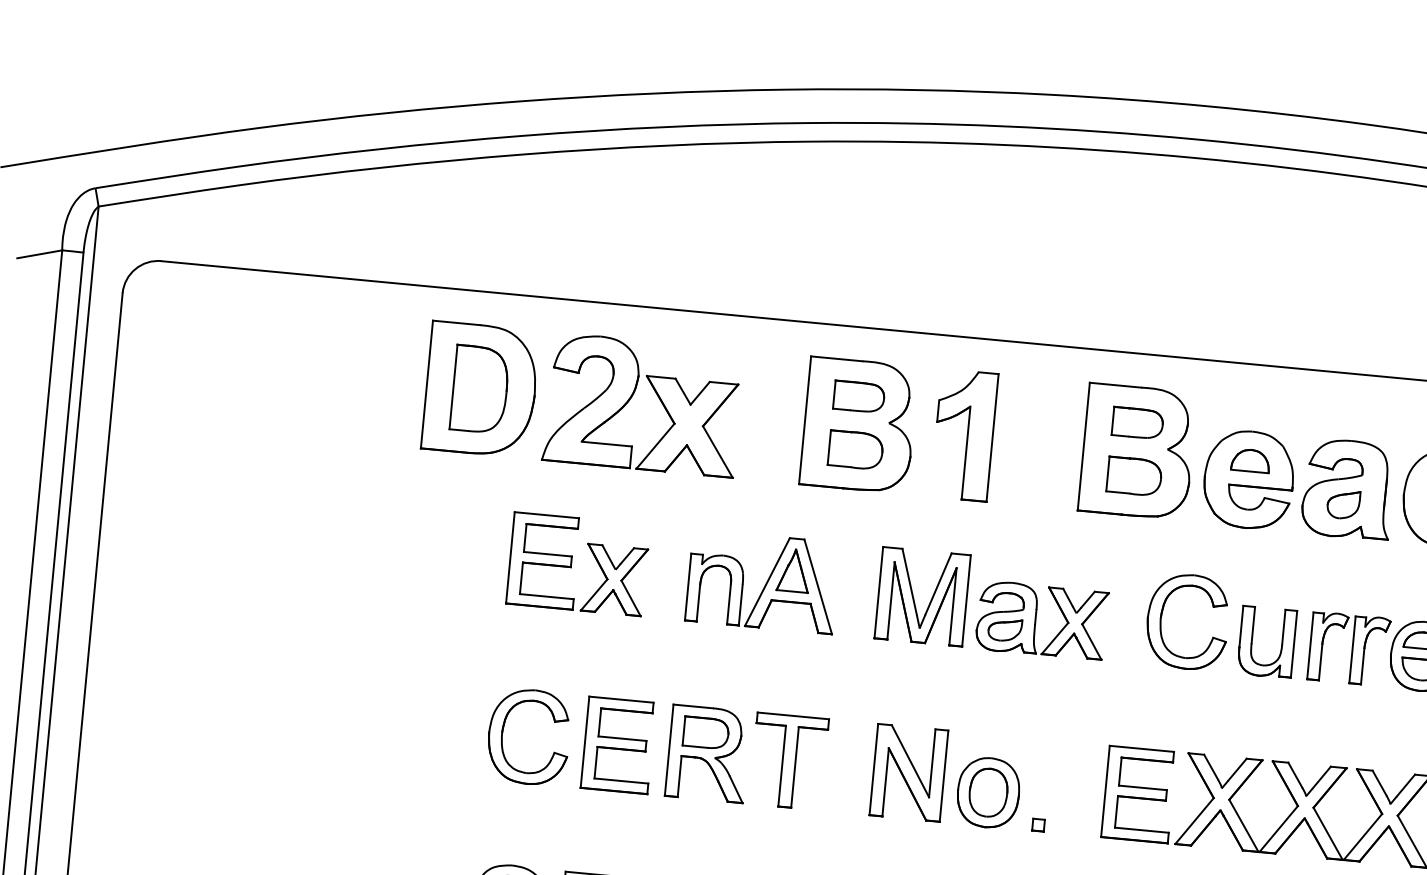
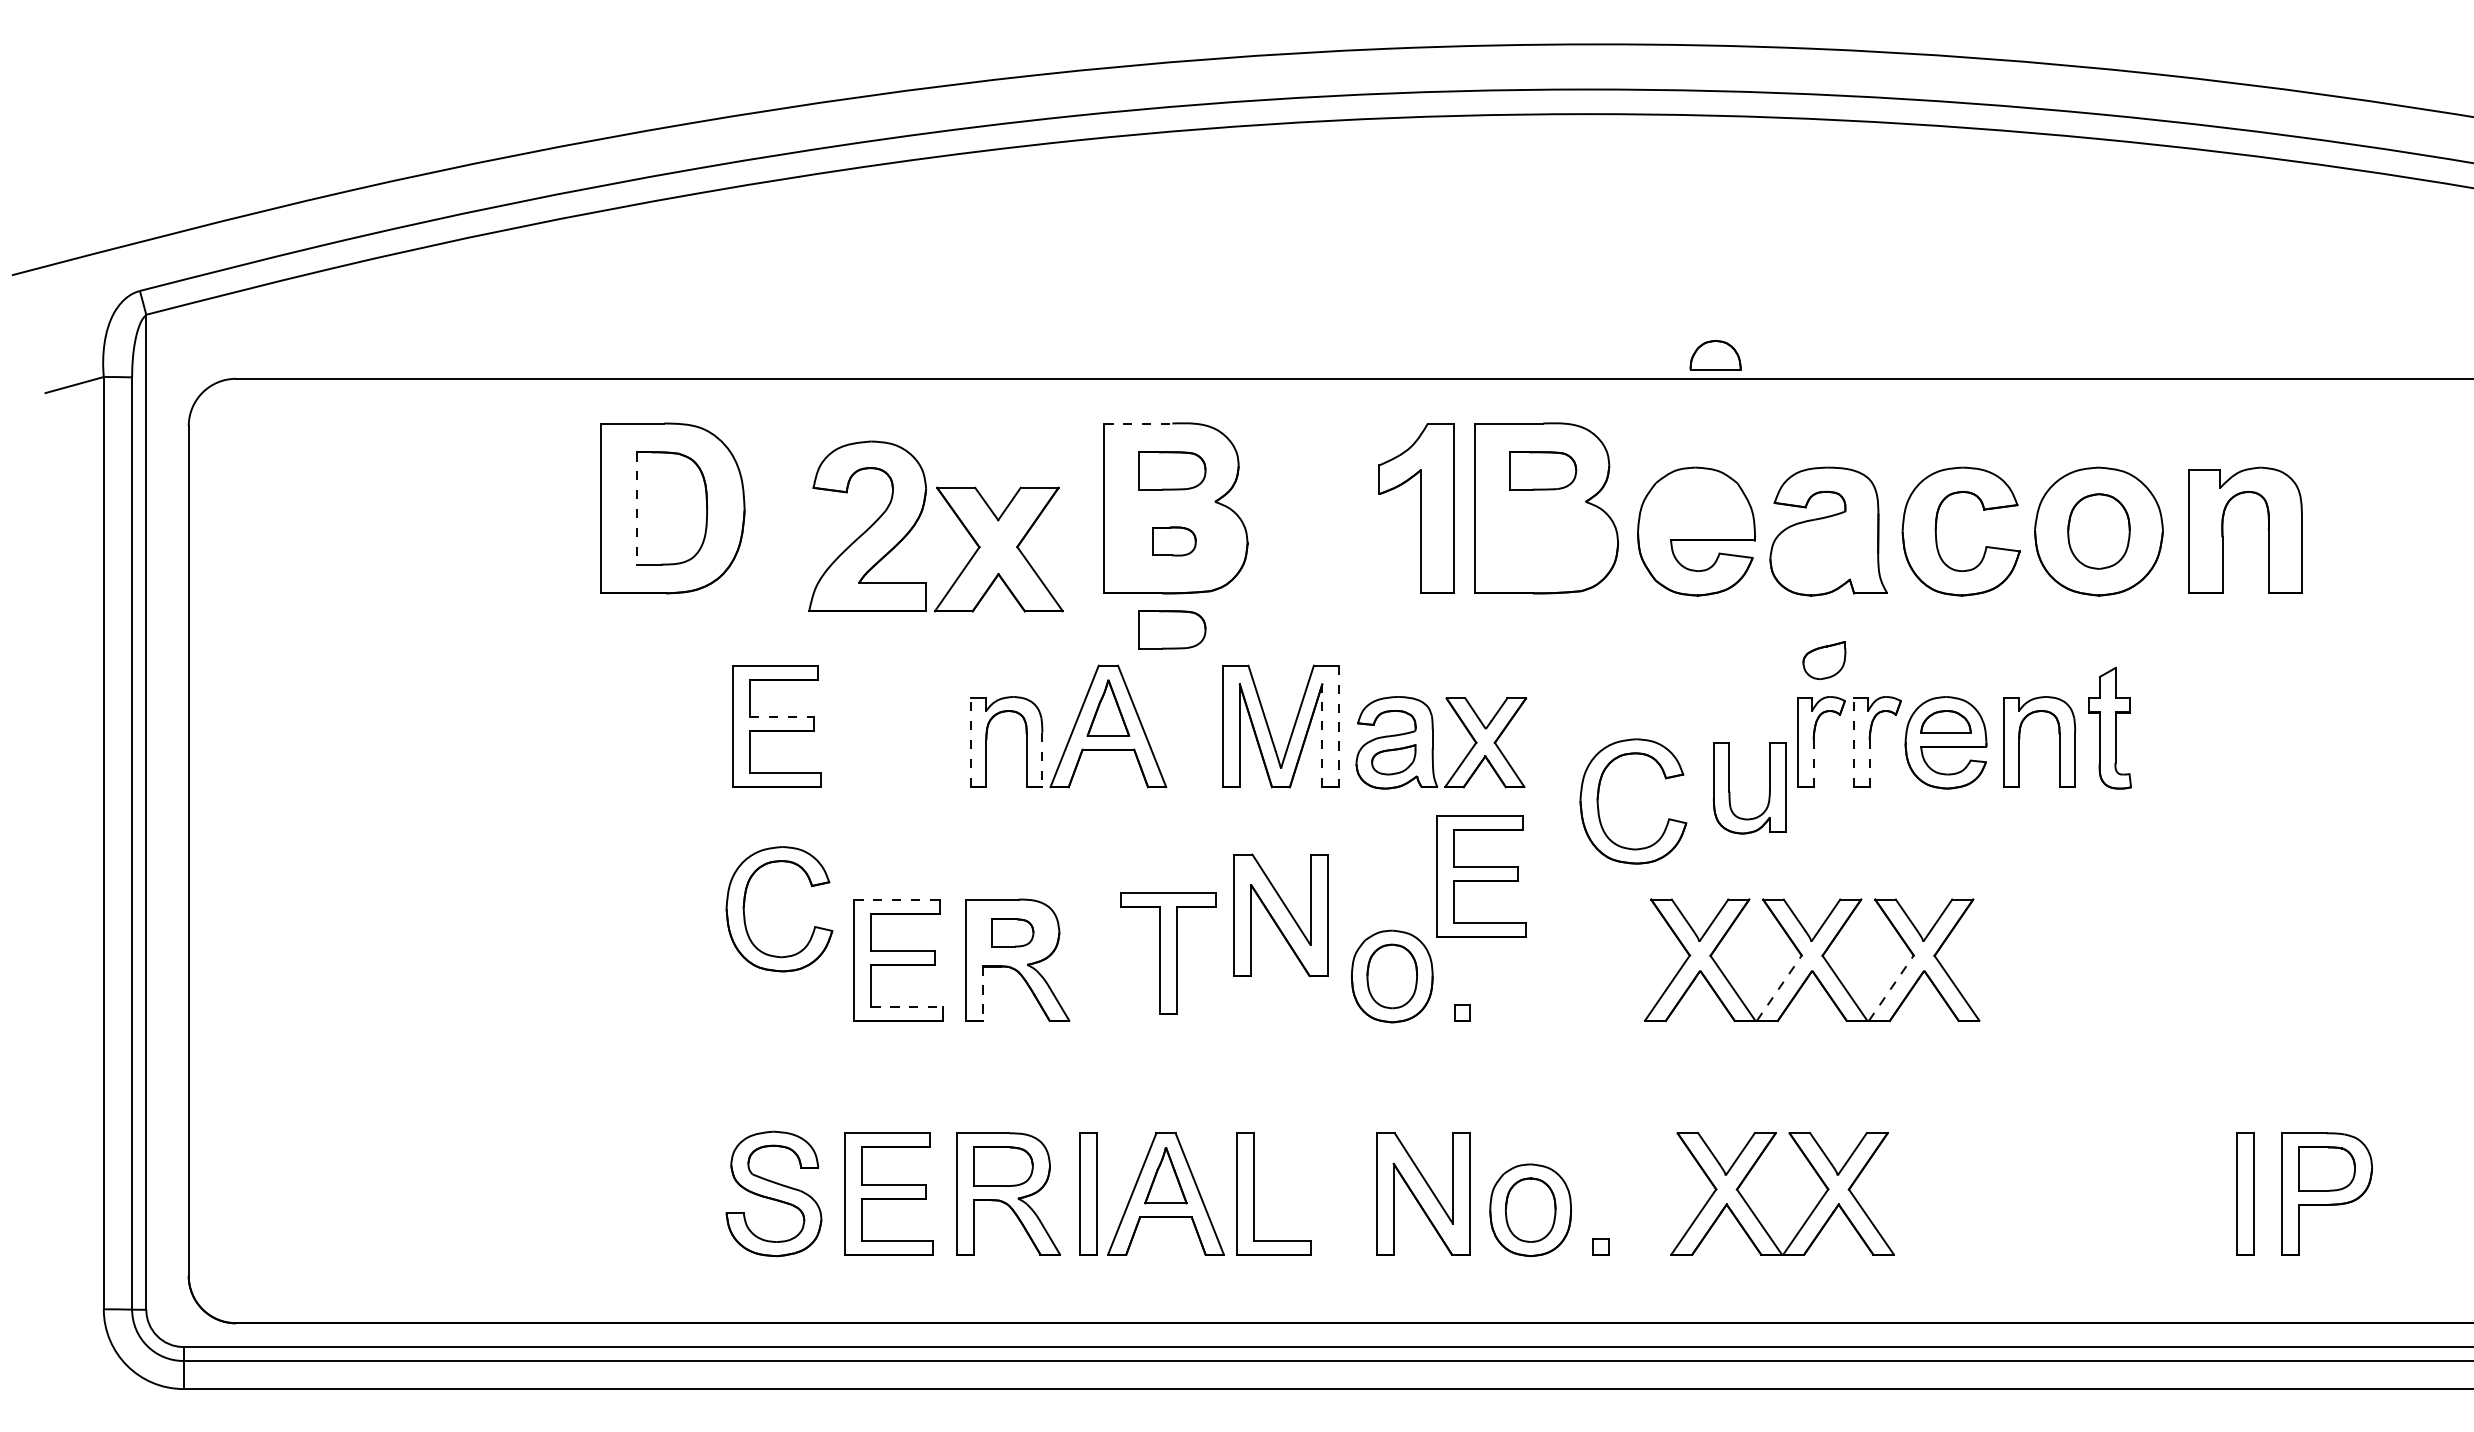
line: (836, 358) -> (1138, 423), solid -> dashed
line: (453, 387) -> (636, 508), solid -> dashed
part: (632, 397) -> (920, 517), moved
part: (964, 435) -> (1416, 508), moved
part: (855, 450) -> (1174, 541), size x0.6
part: (1250, 460) -> (1715, 355), moved
part: (1134, 476) -> (1545, 541), removed
part: (1343, 504) -> (1824, 660), moved
part: (847, 516) -> (1172, 629), added
line: (547, 554) -> (781, 717), solid -> dashed
part: (614, 579) -> (872, 742), removed
line: (687, 586) -> (970, 742), solid -> dashed
line: (966, 600) -> (1339, 726), solid -> dashed
line: (740, 605) -> (1042, 760), solid -> dashed
line: (953, 606) -> (1322, 735), solid -> dashed
part: (1161, 624) -> (1599, 808), moved
part: (1252, 643) -> (1730, 791), moved
line: (1352, 649) -> (1854, 742), solid -> dashed
line: (1320, 662) -> (1813, 763), solid -> dashed
line: (1362, 666) -> (1869, 763), solid -> dashed
line: (621, 699) -> (896, 899), solid -> dashed
part: (706, 732) -> (1012, 932), size x0.7
part: (502, 739) -> (745, 915), moved
part: (789, 761) -> (1168, 953), moved
part: (908, 772) -> (1280, 914), moved
line: (679, 777) -> (983, 994), solid -> dashed
line: (621, 780) -> (907, 1006), solid -> dashed
part: (1138, 794) -> (1481, 876), moved
line: (1278, 829) -> (1779, 988), solid -> dashed
line: (1363, 837) -> (1891, 988), solid -> dashed

